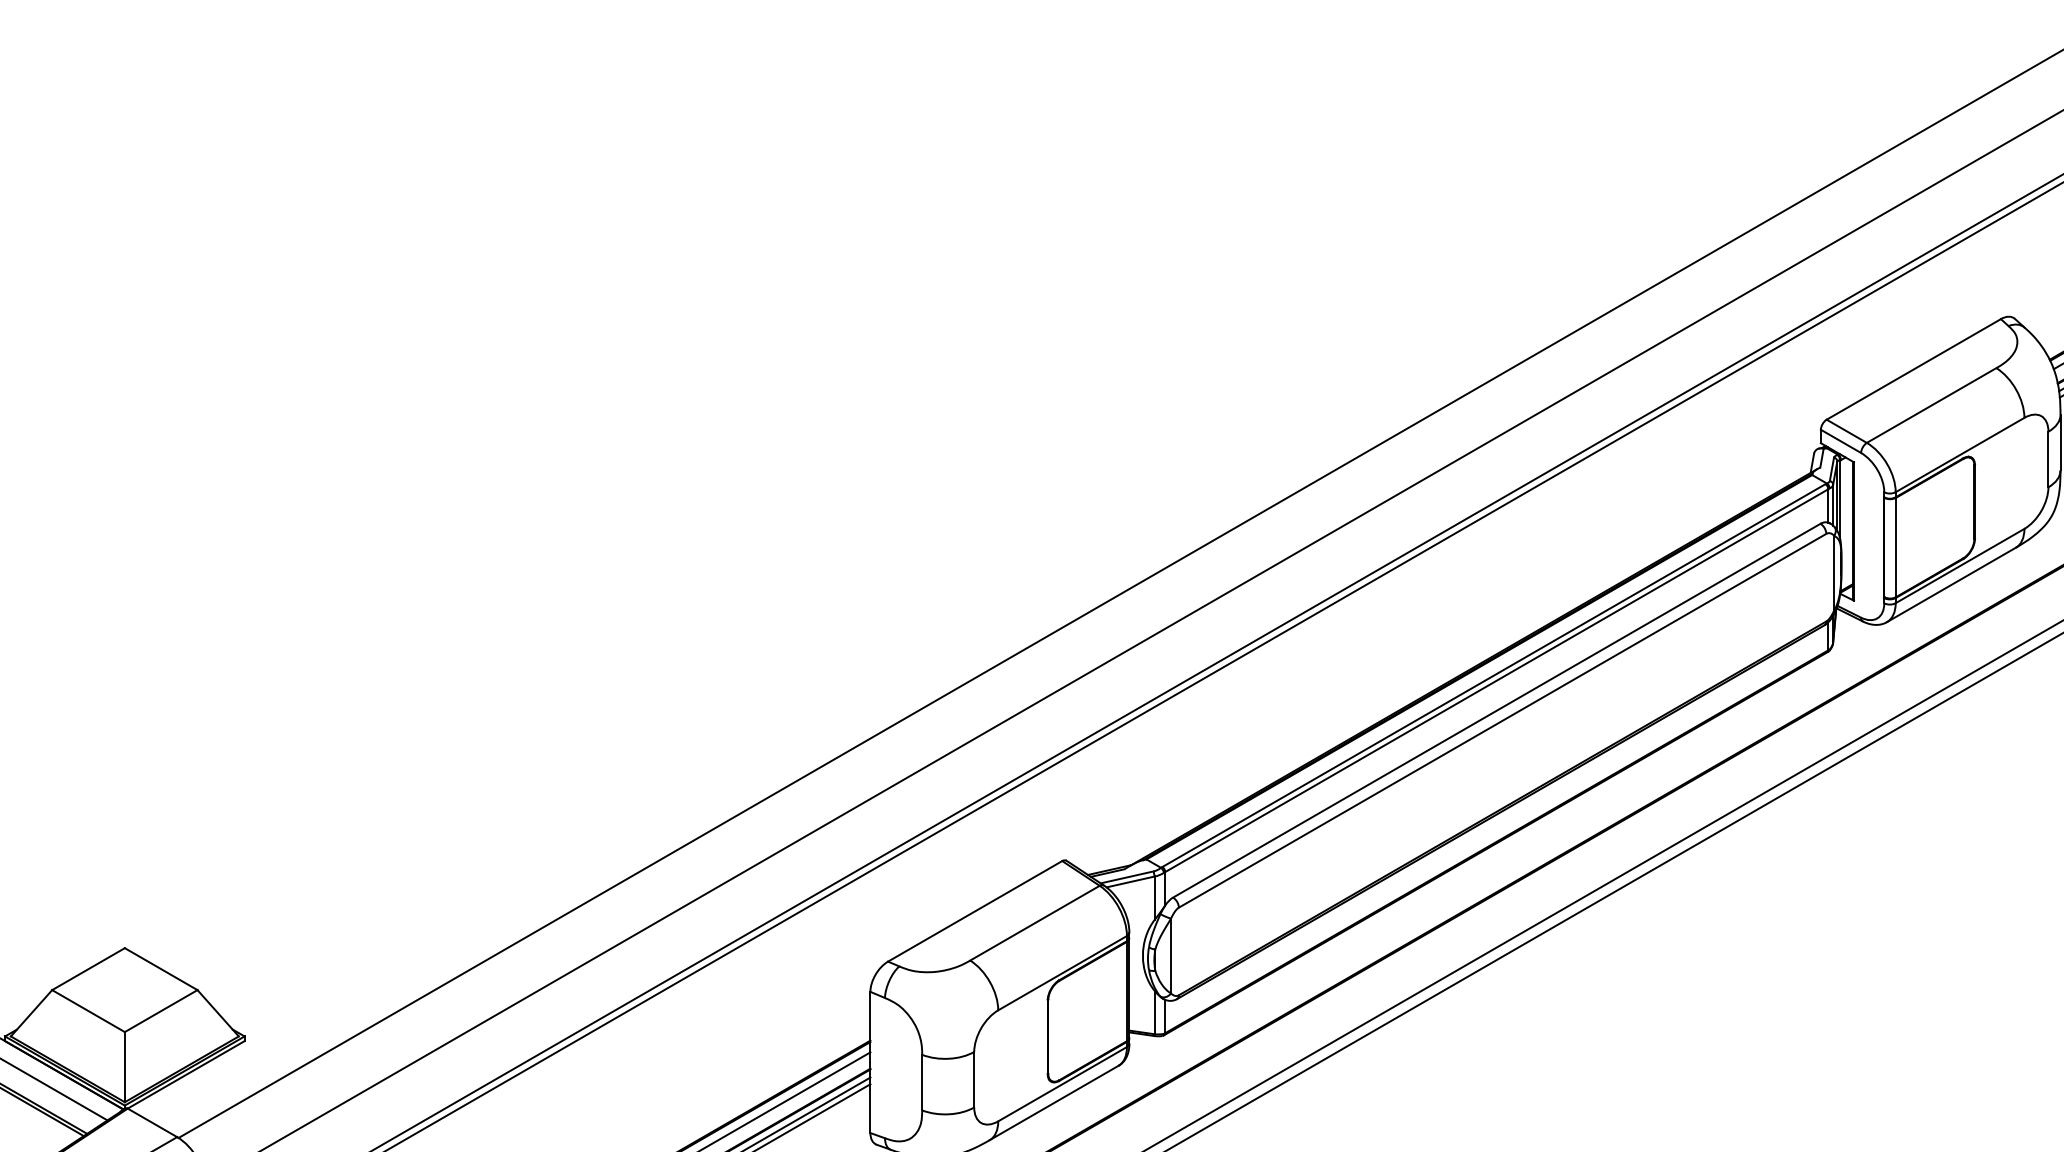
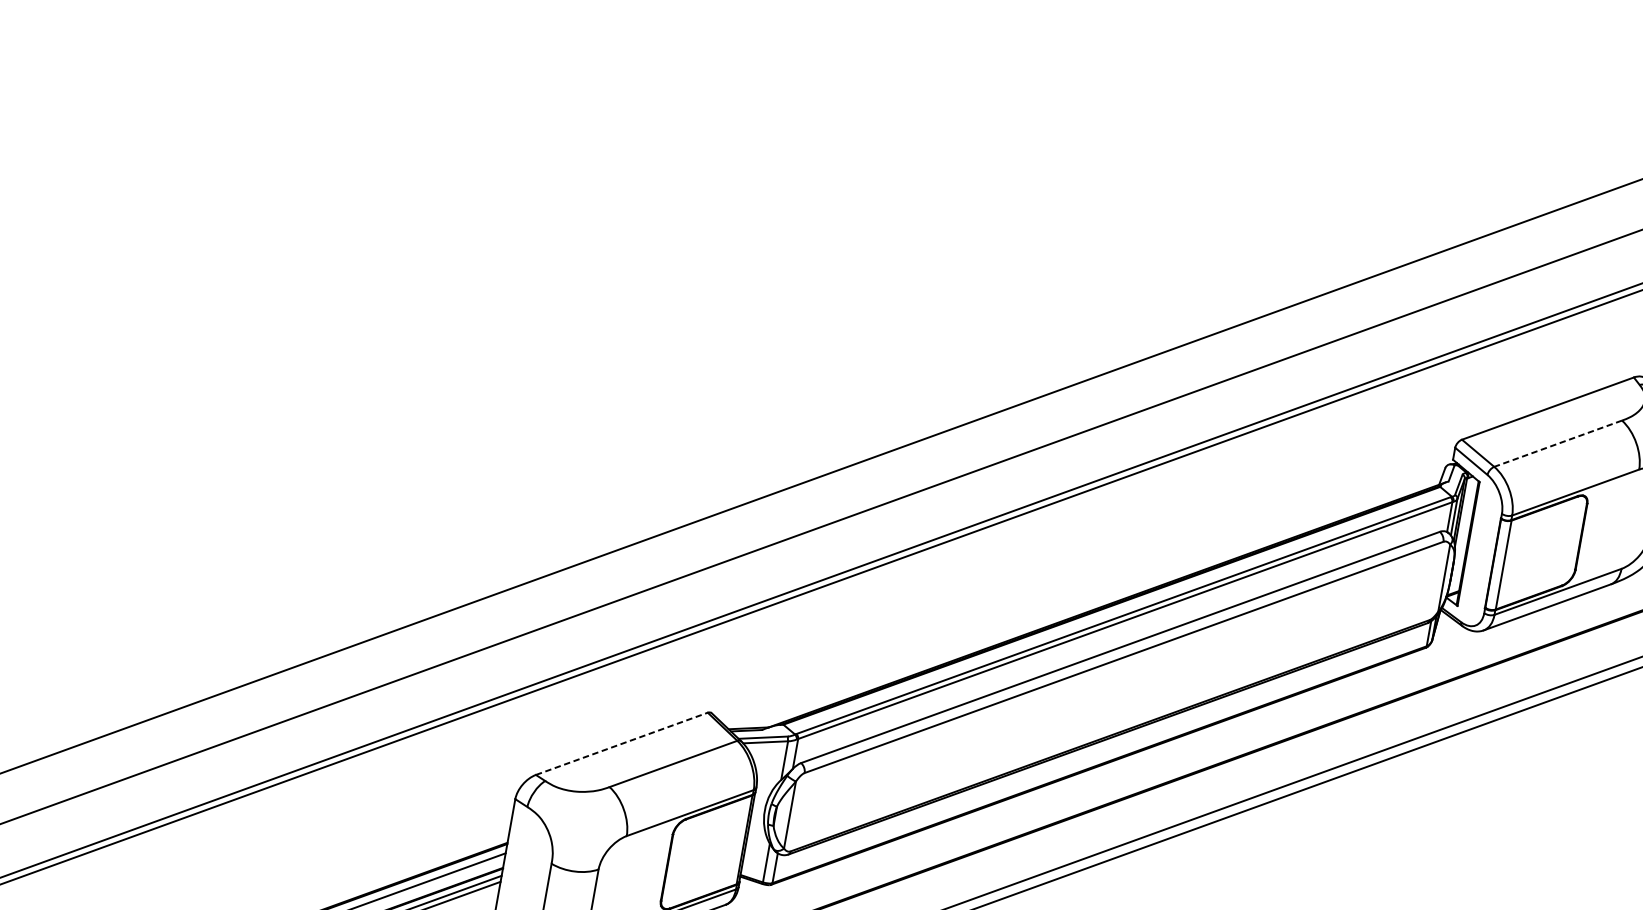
line: (1931, 405) -> (1558, 443), solid -> dashed
line: (975, 911) -> (622, 744), solid -> dashed

